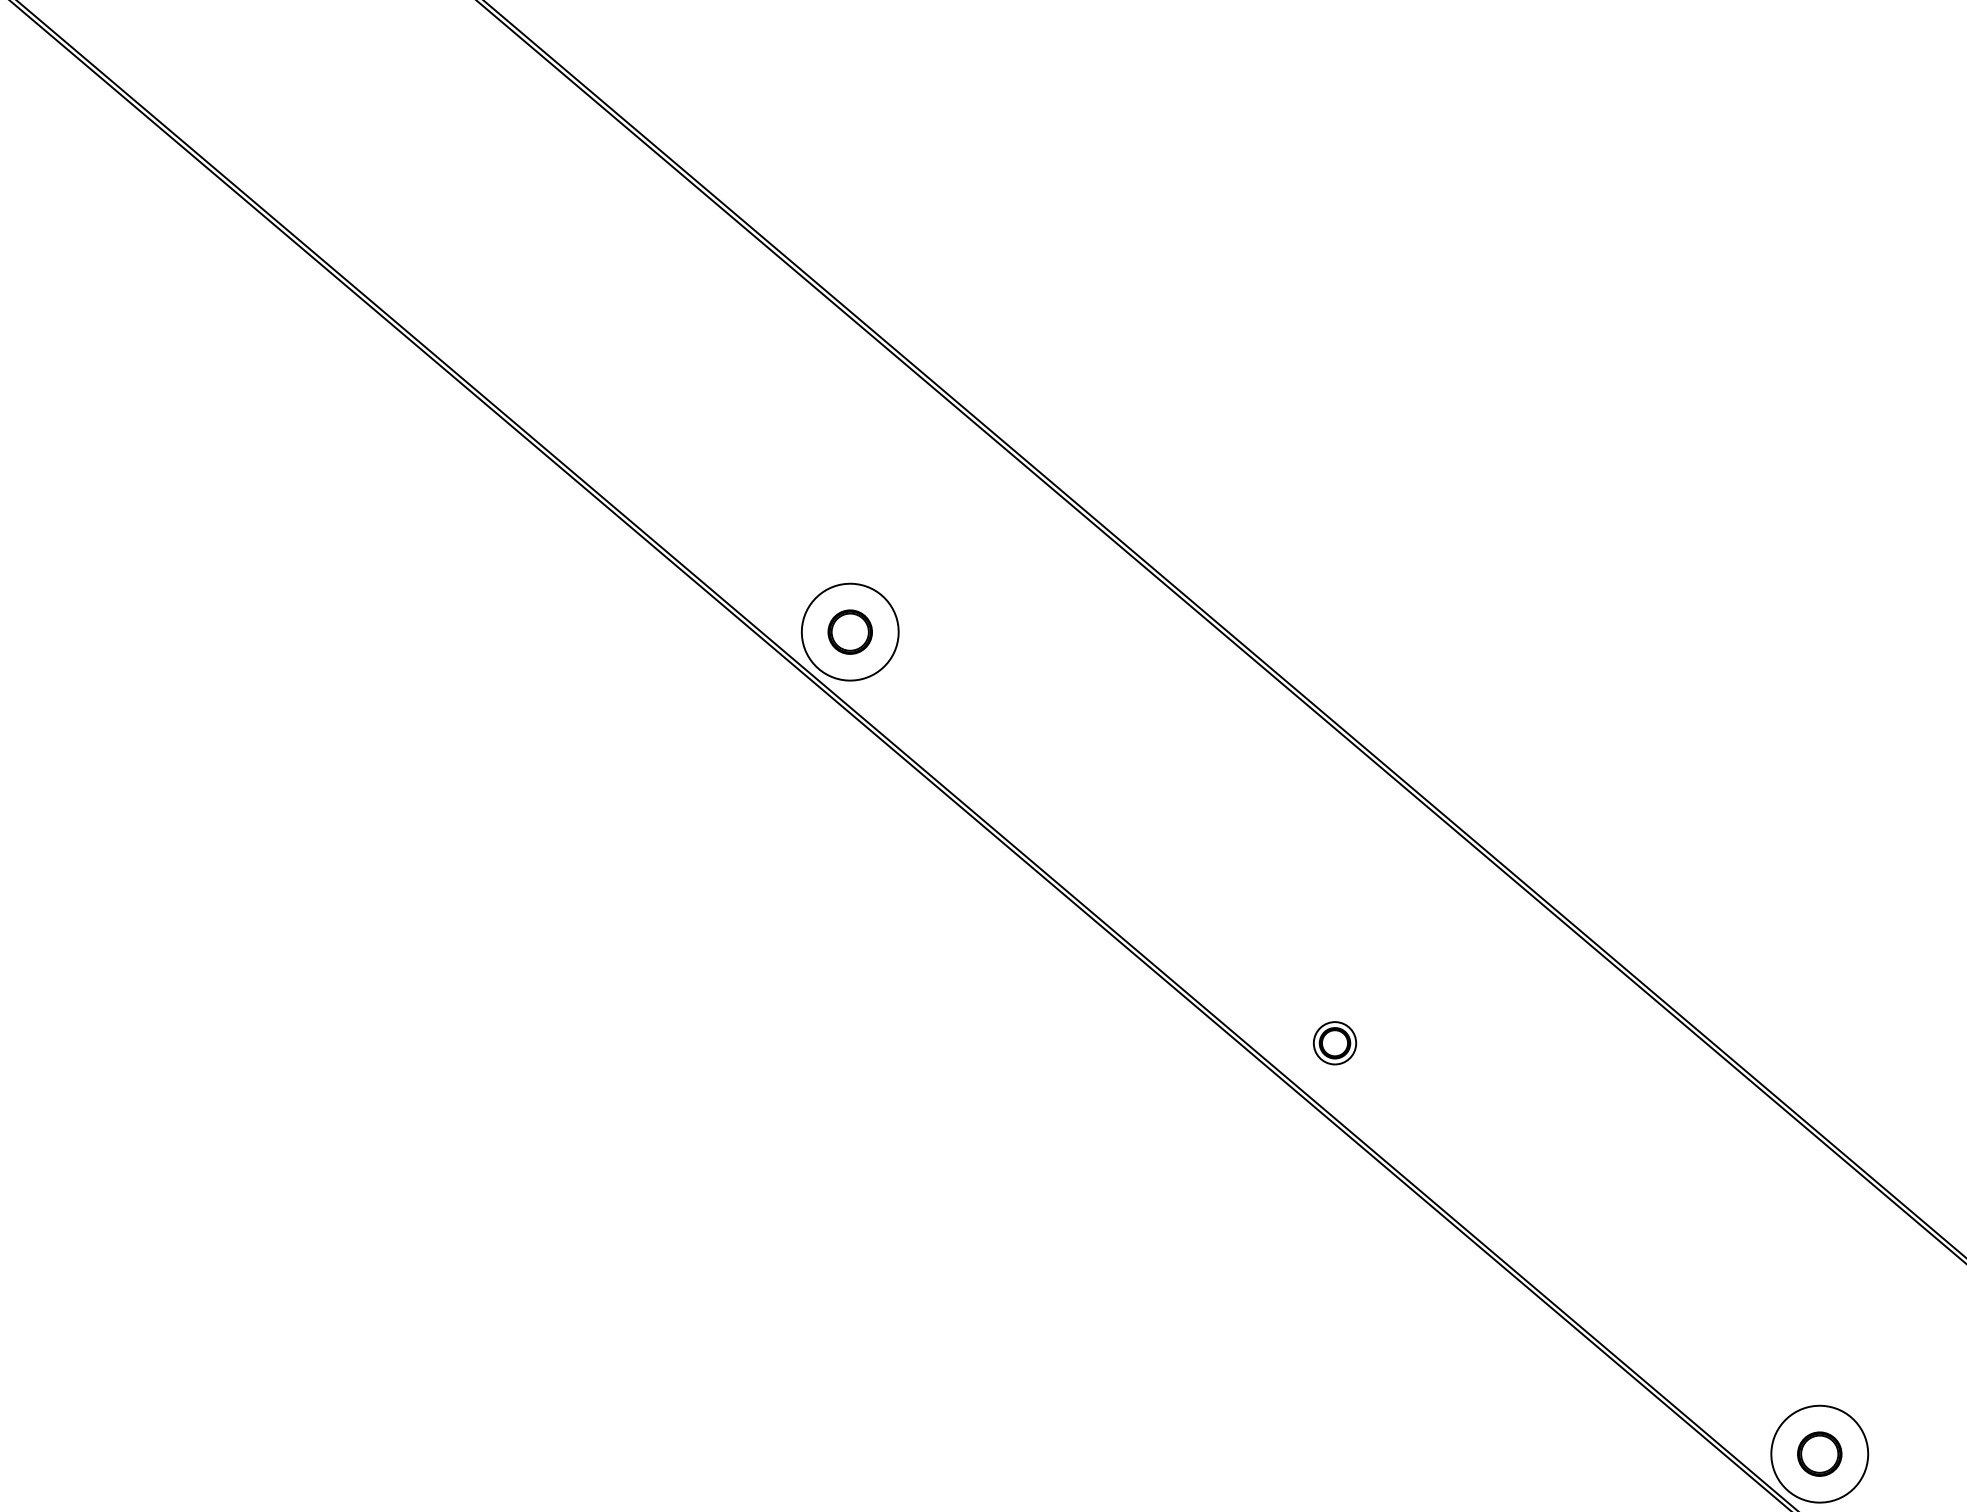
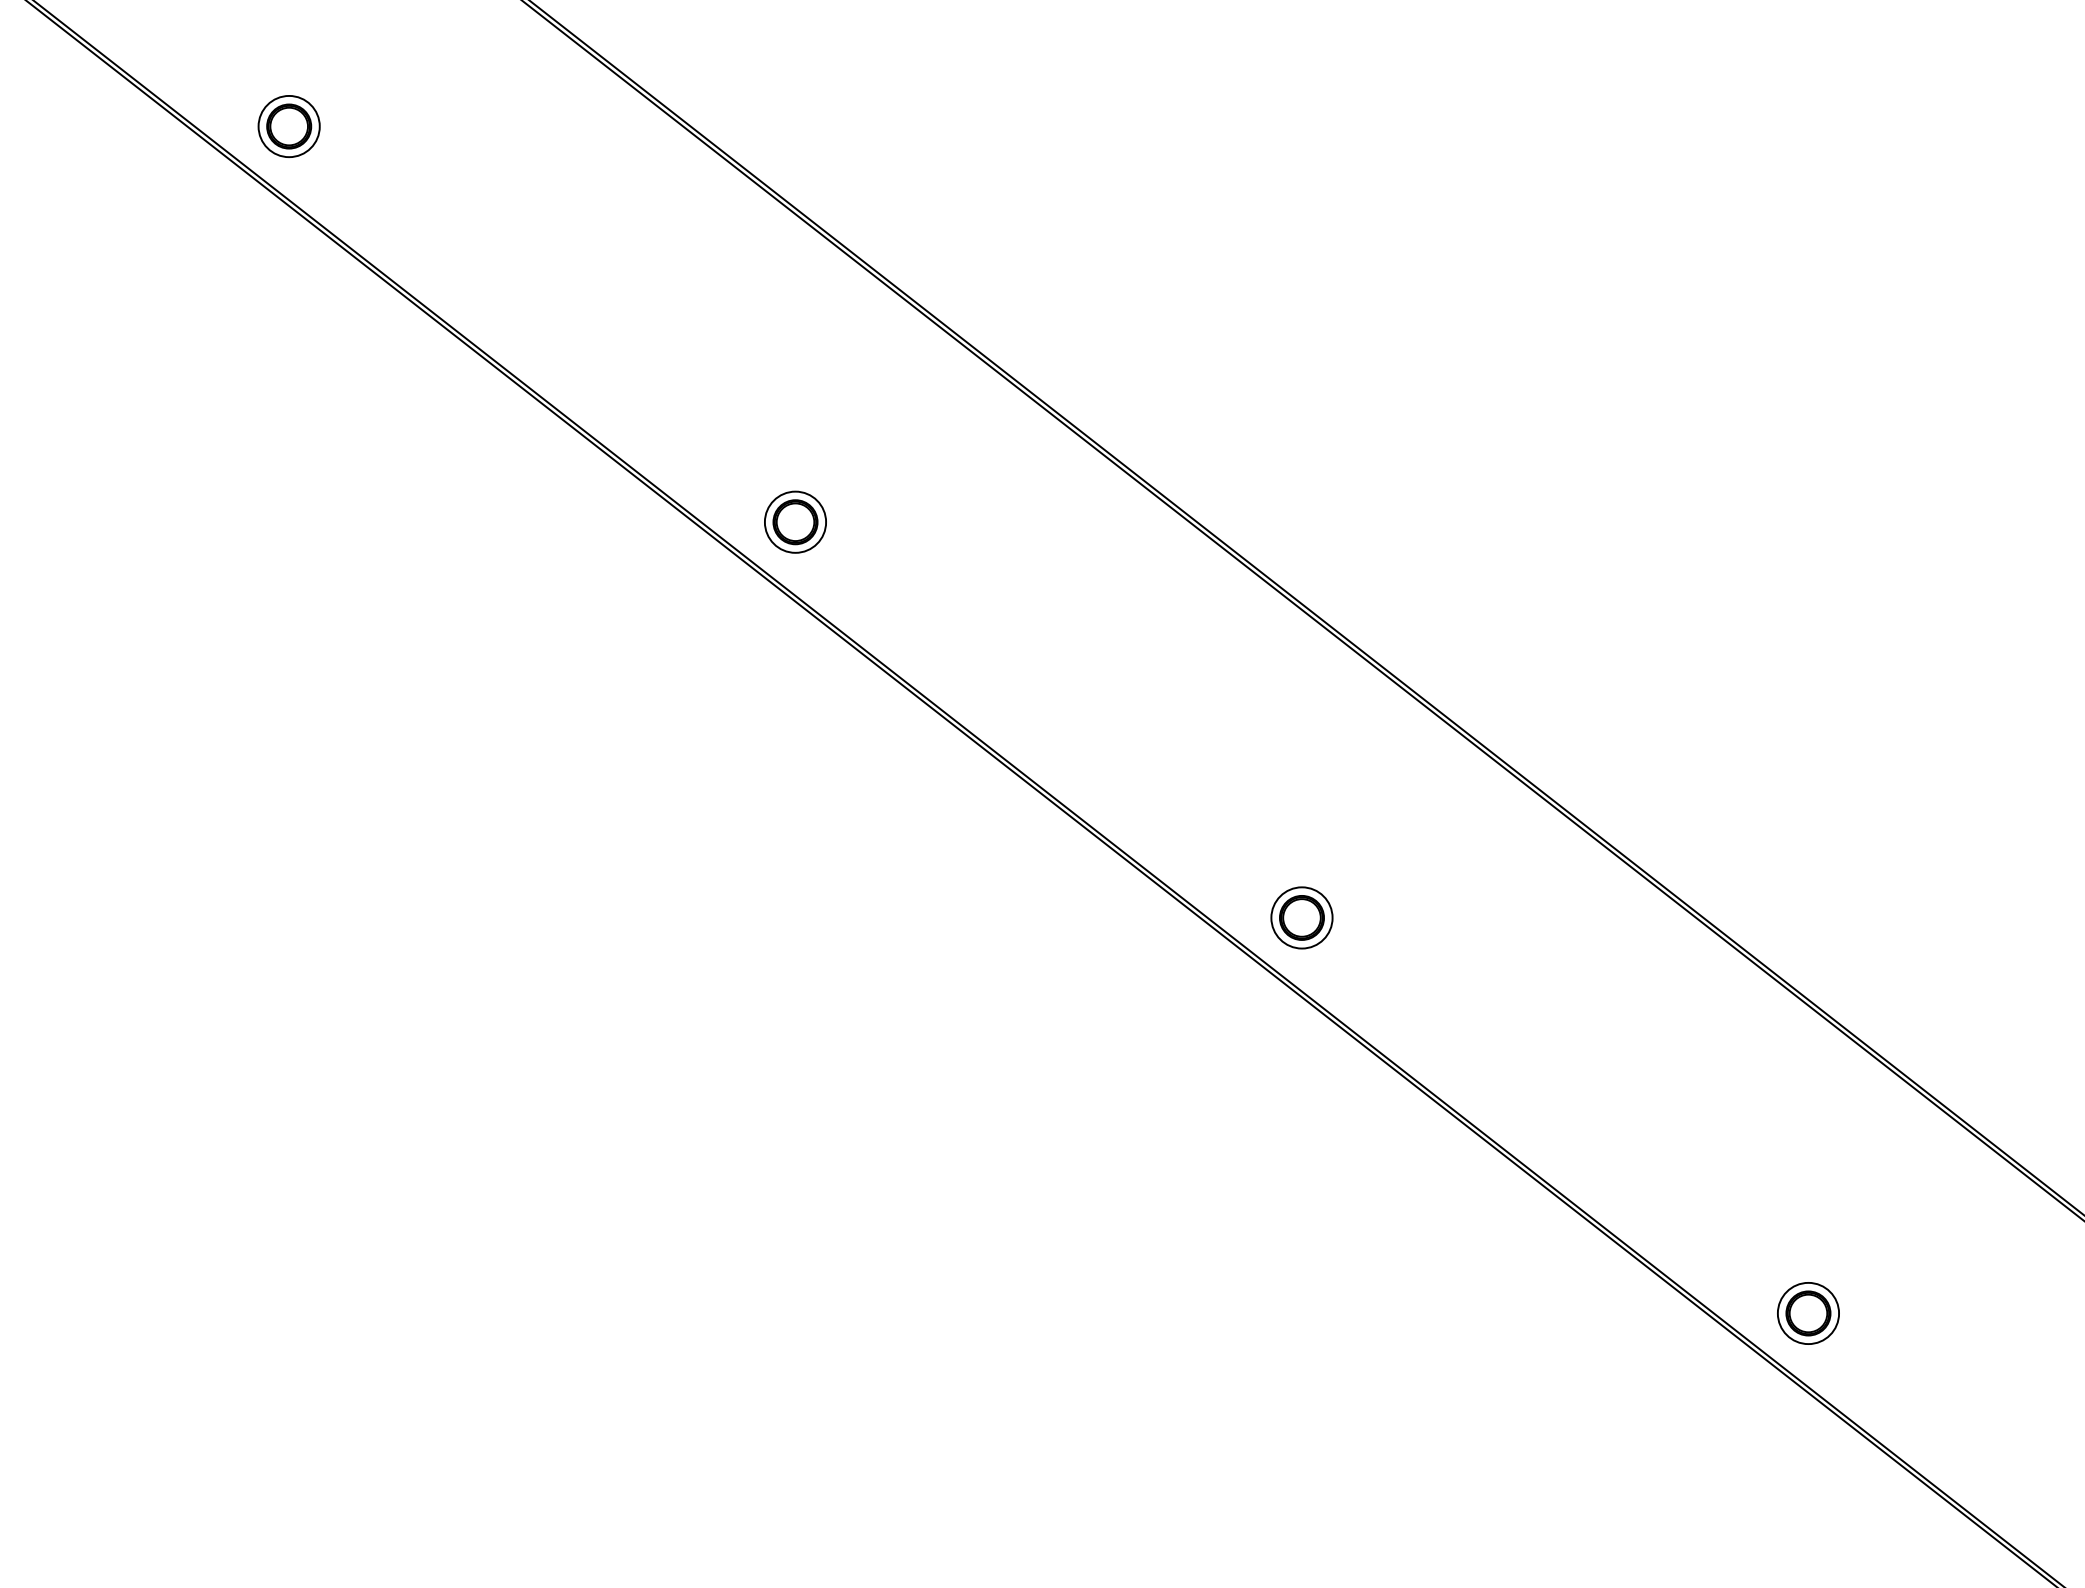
part: (364, 221) -> (288, 126), added
circle: (850, 631) -> (795, 521), size x0.62
part: (1334, 1042) -> (1301, 917), size x1.43
circle: (1819, 1454) -> (1808, 1313), size x0.62

